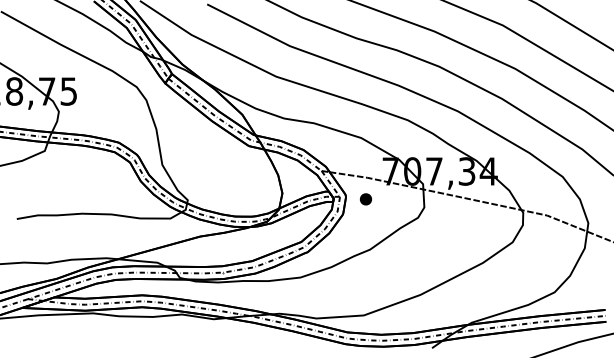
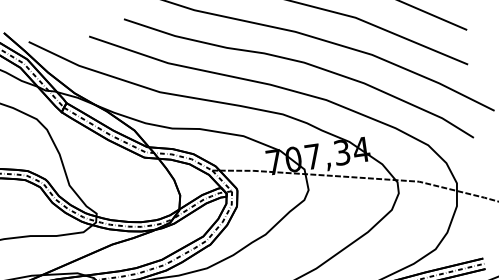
part: (365, 199) -> (255, 190), removed

